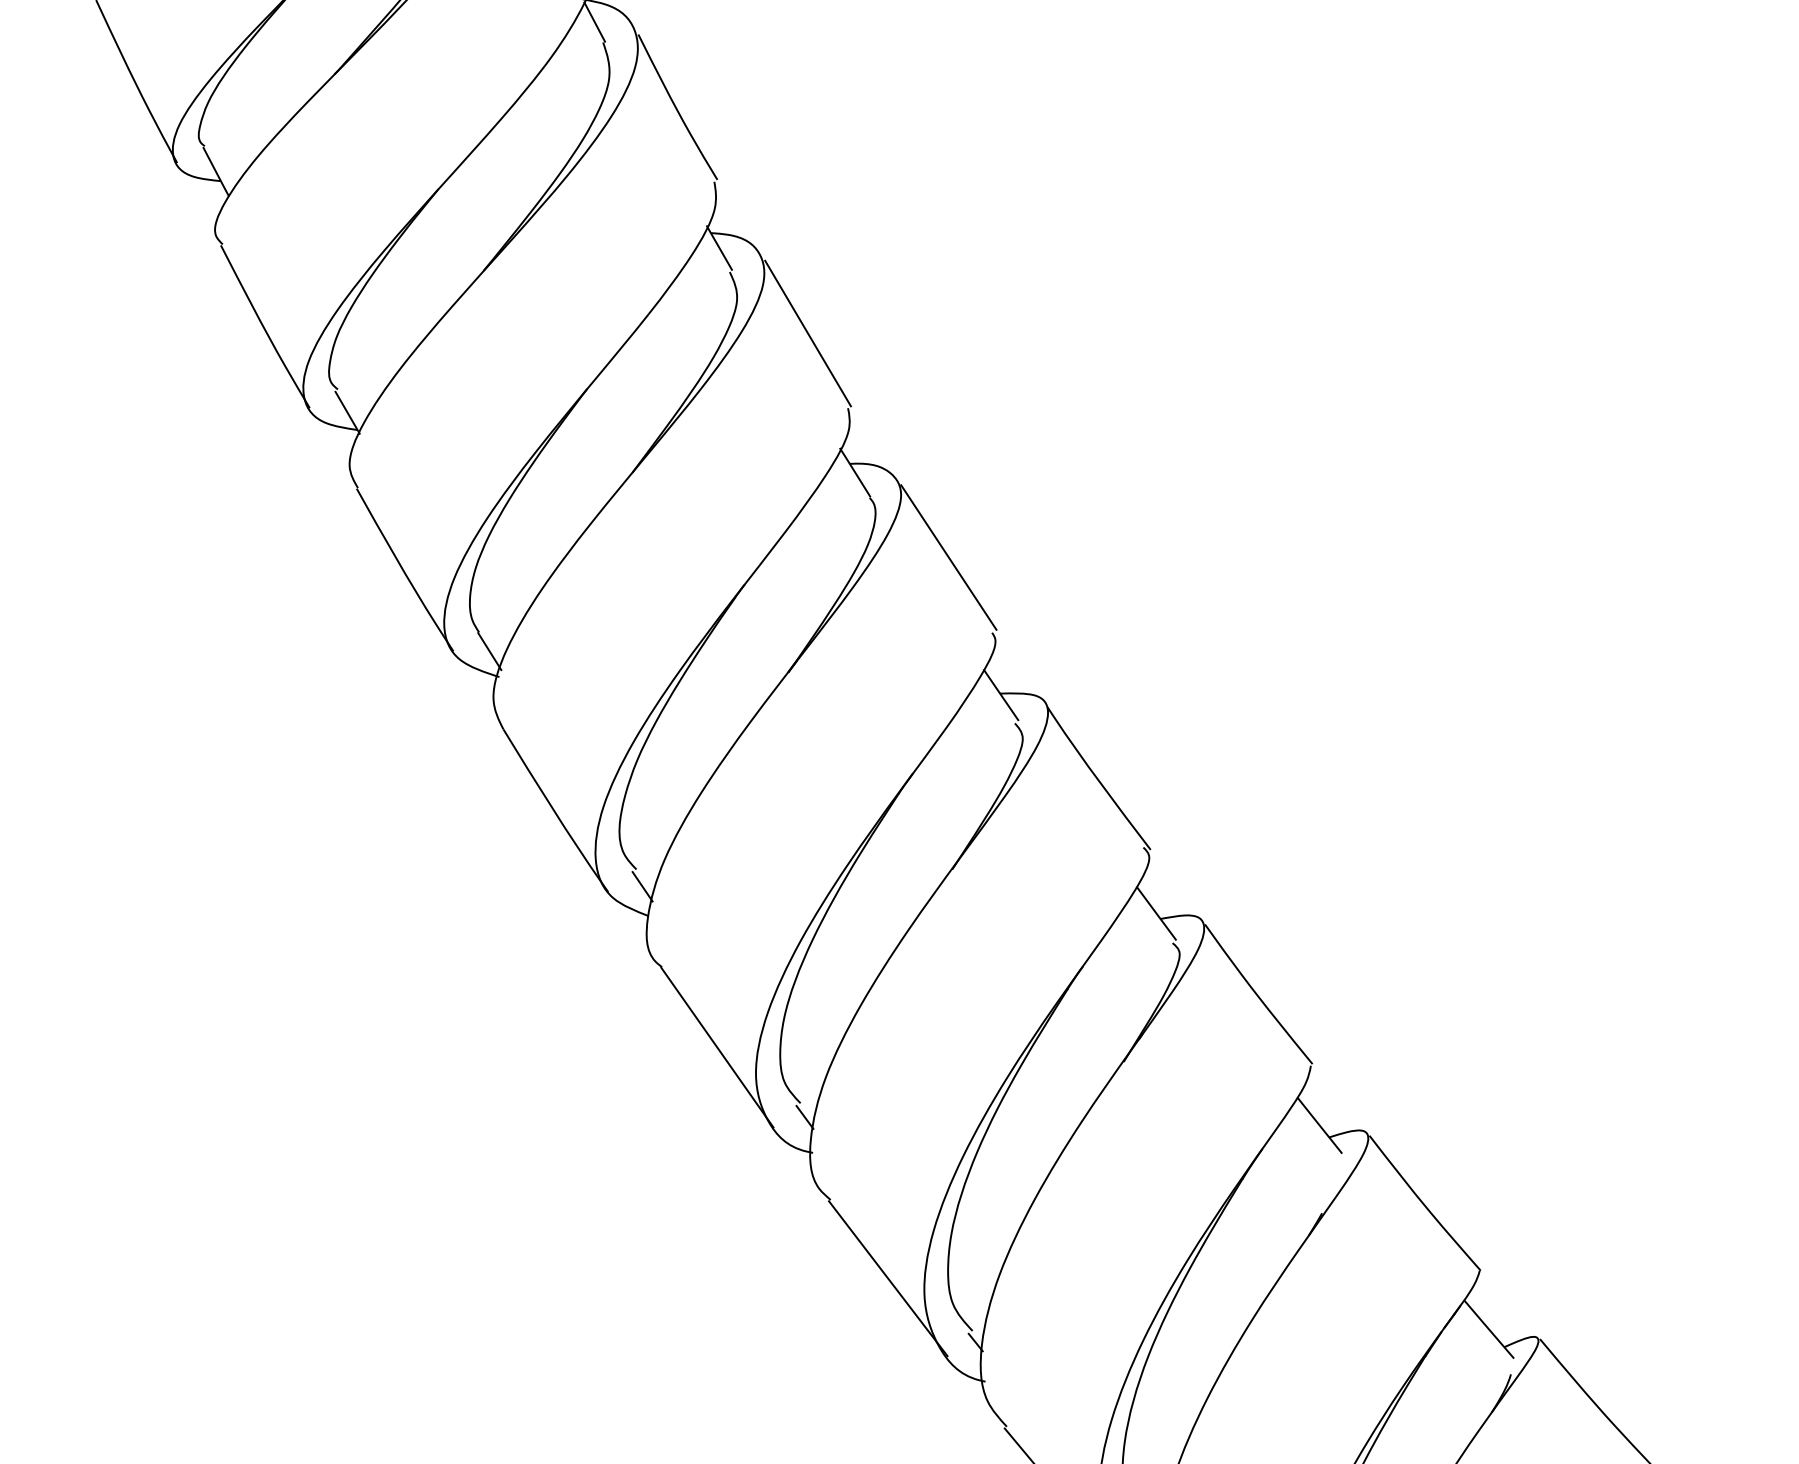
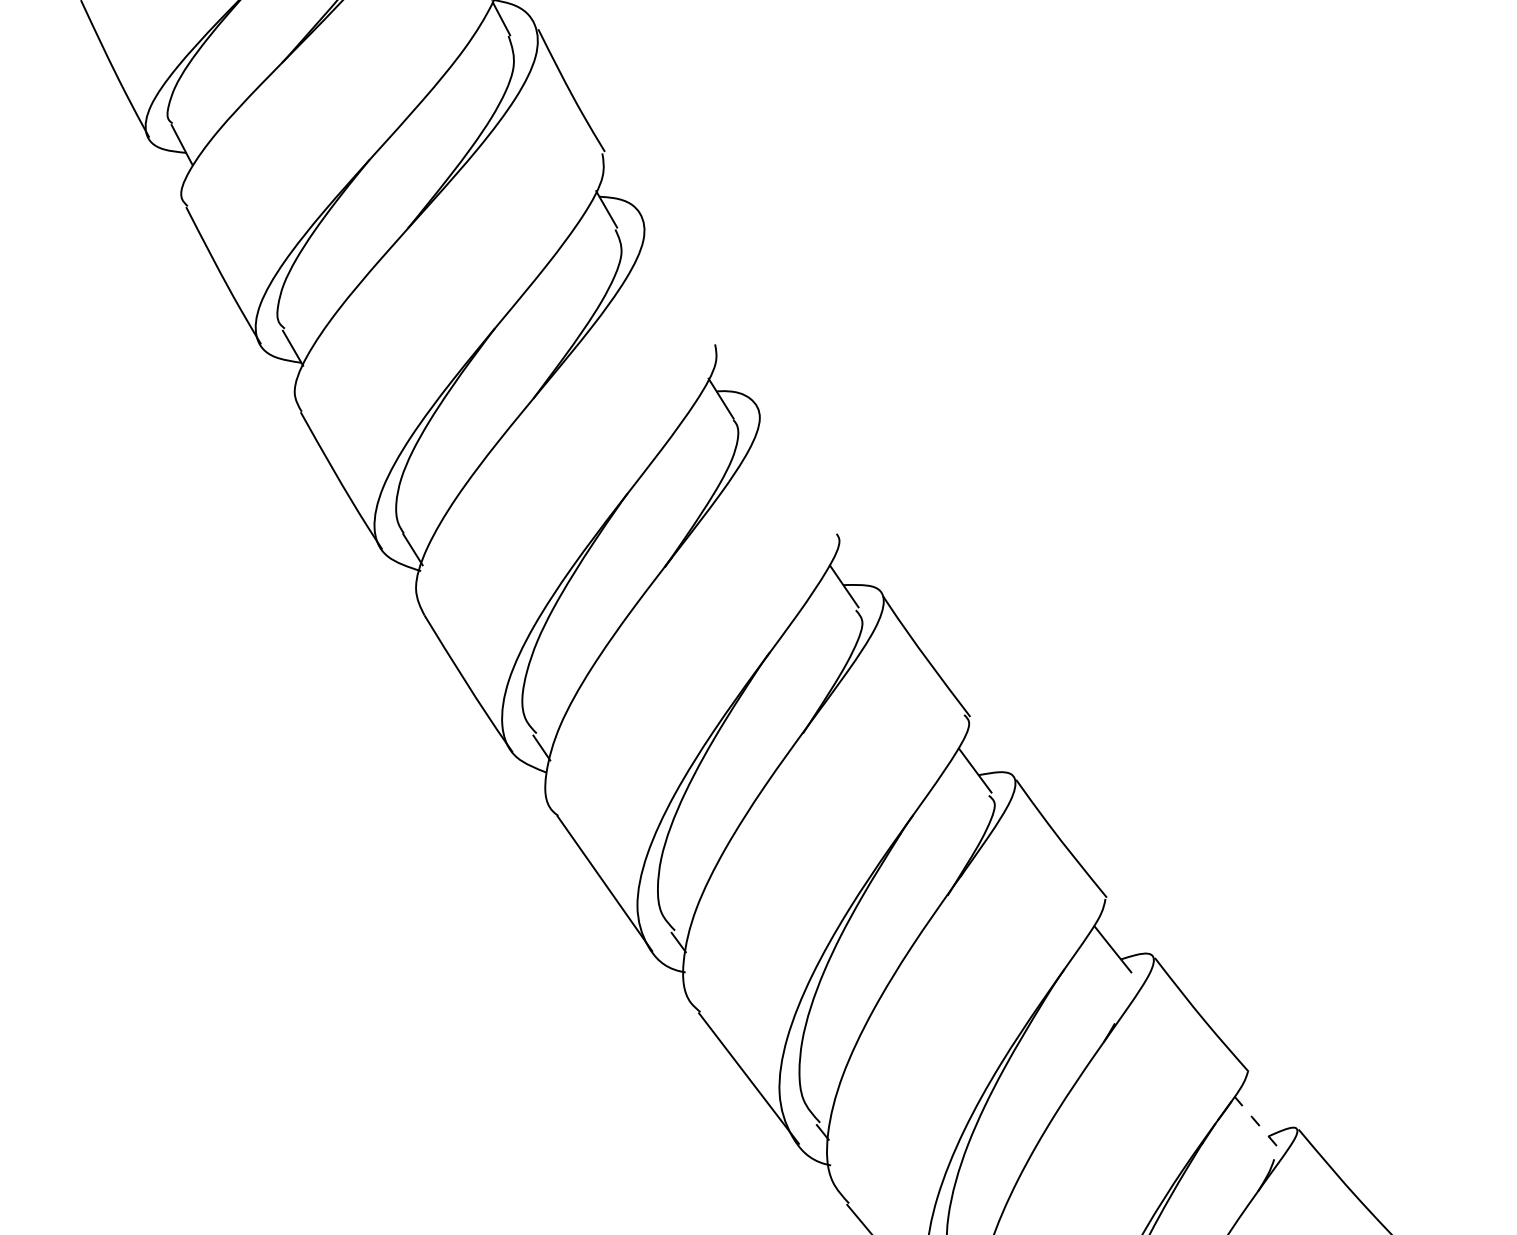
line: (807, 333) -> (680, 281), removed
line: (948, 557) -> (799, 470), removed
line: (1488, 1328) -> (1255, 1120), solid -> dashed

